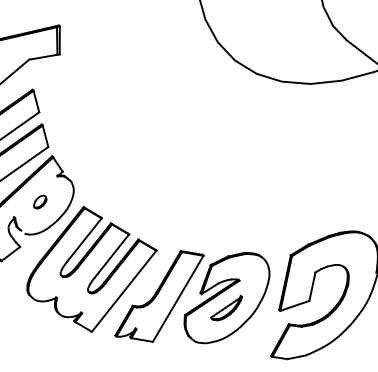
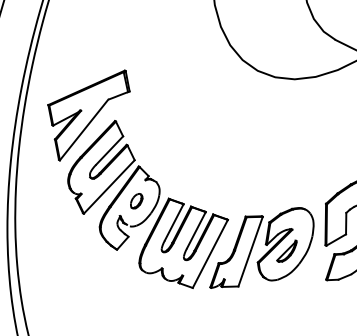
part: (39, 202) -> (136, 201), size x1.43

